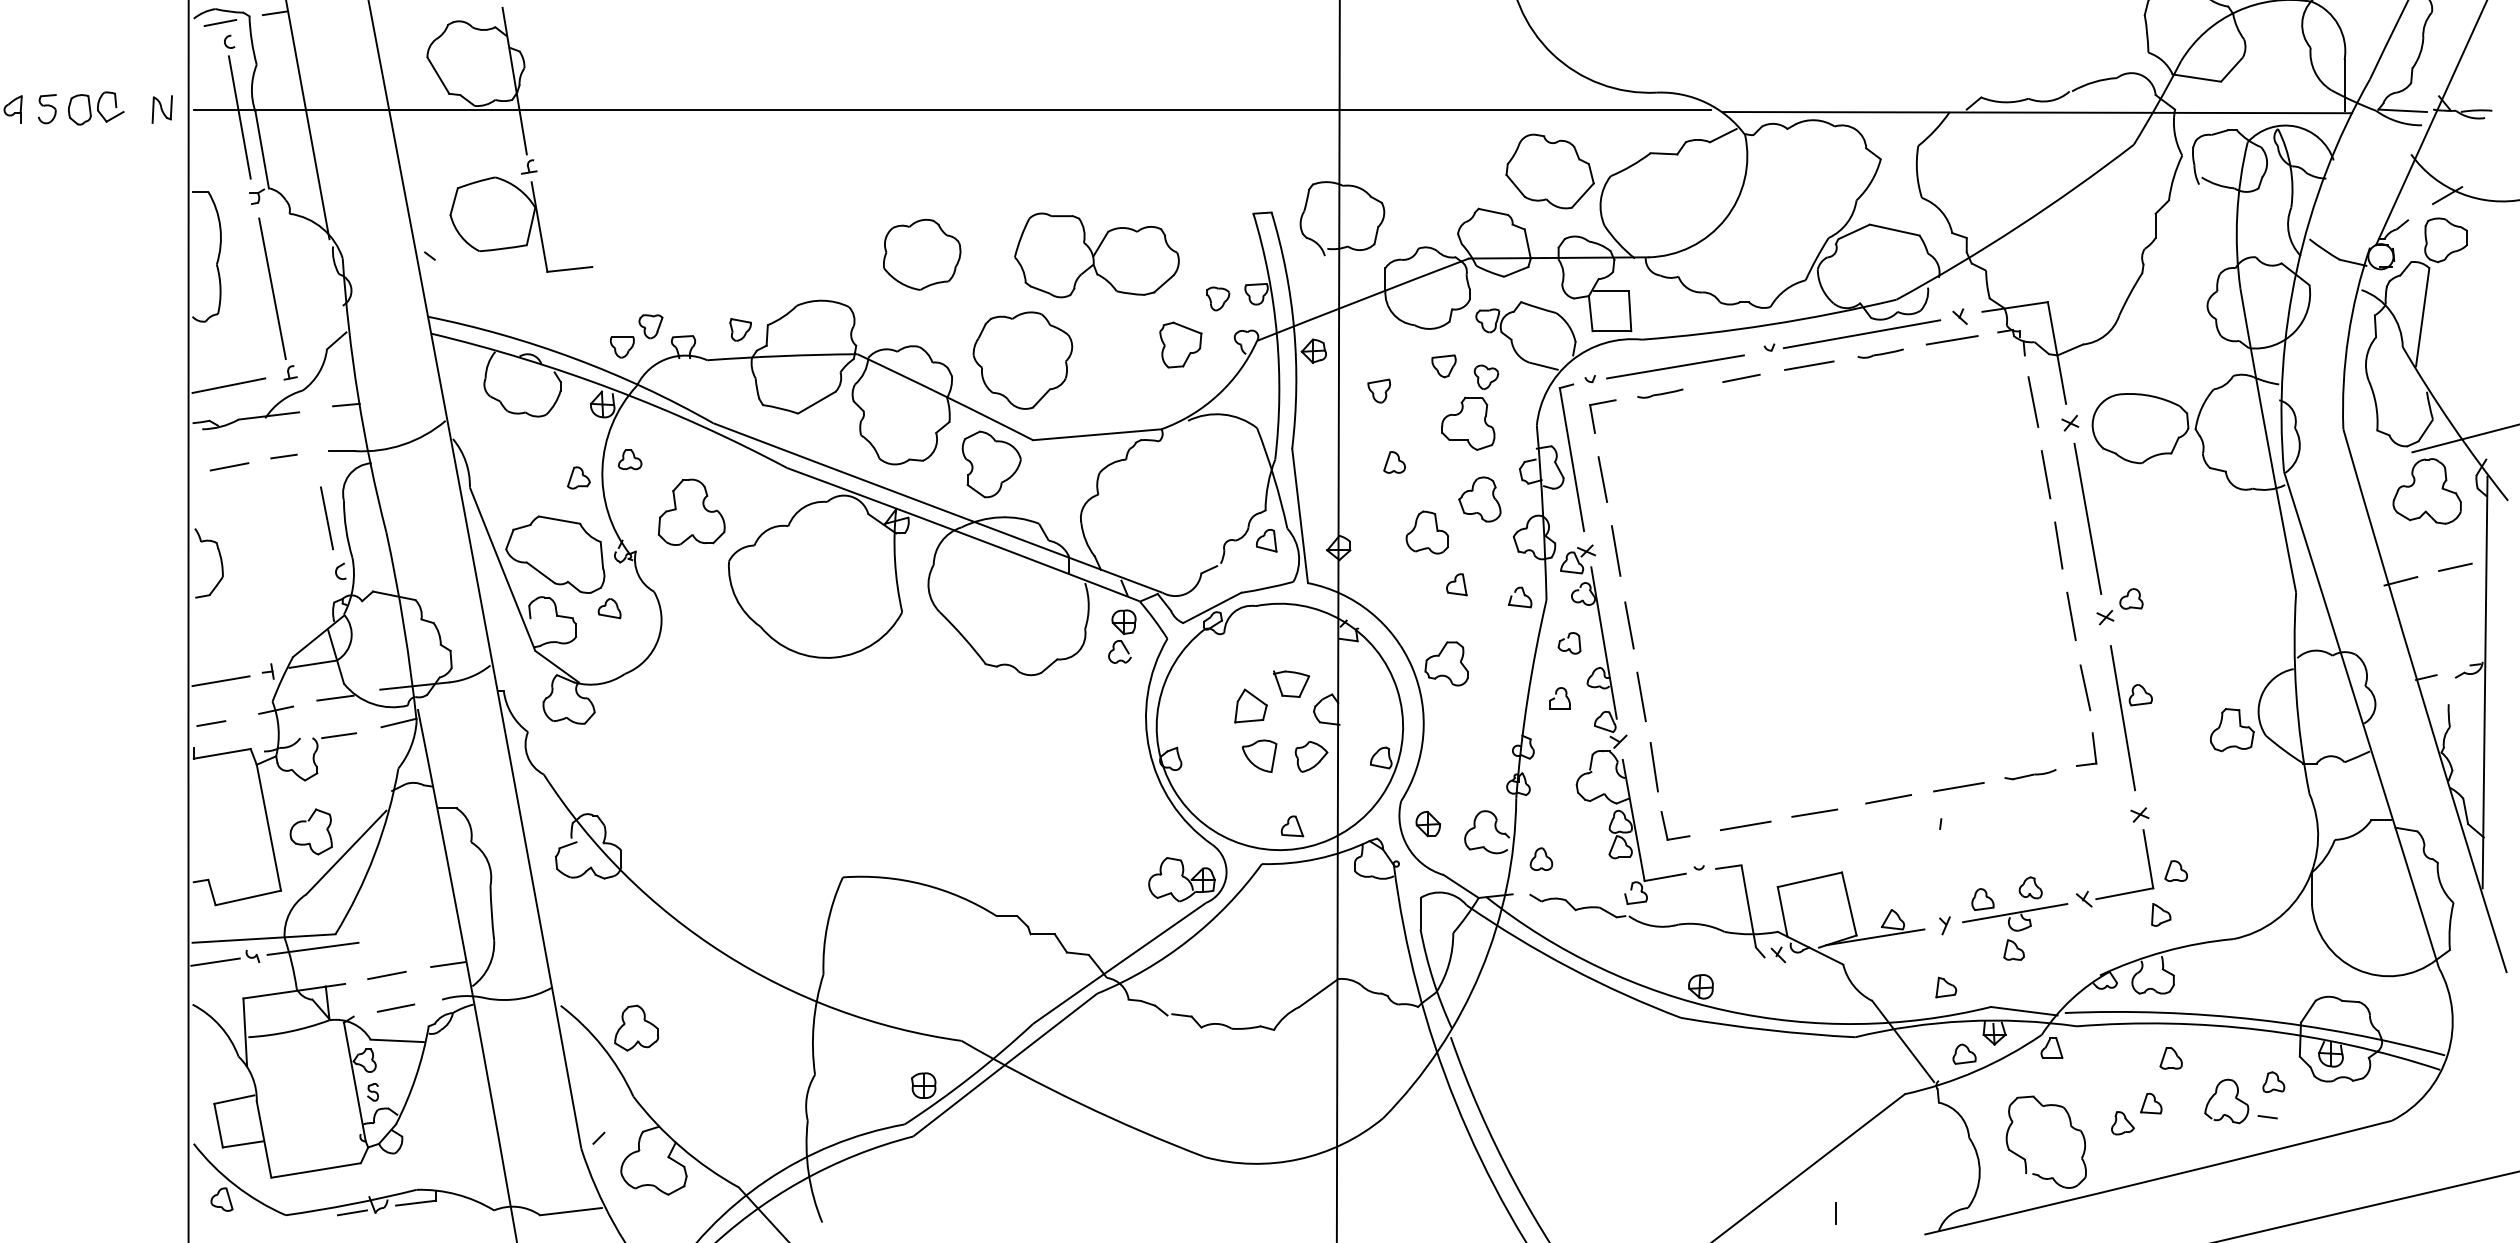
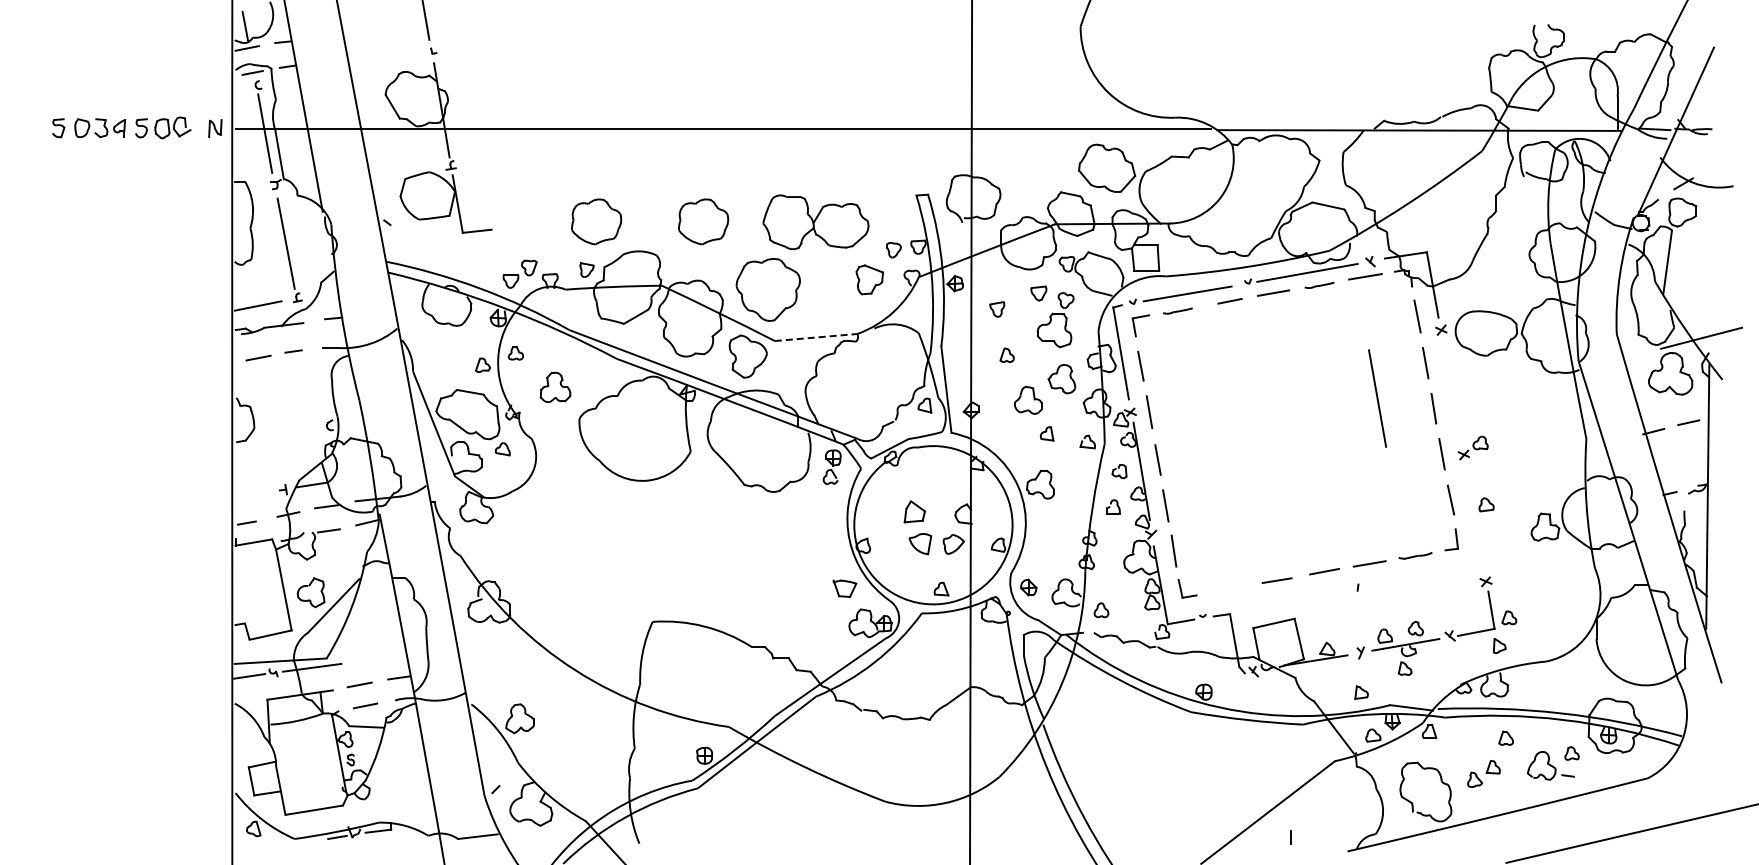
part: (755, 254) -> (596, 221), added
line: (1097, 434) -> (816, 337), solid -> dashed
part: (691, 512) -> (555, 387), size x0.7
line: (327, 518) -> (321, 391), removed
line: (2087, 518) -> (1377, 398), moved
line: (220, 680) -> (252, 495), removed
part: (1290, 683) -> (844, 588), moved
line: (2121, 717) -> (1474, 519), removed
line: (1745, 825) -> (1232, 588), removed

